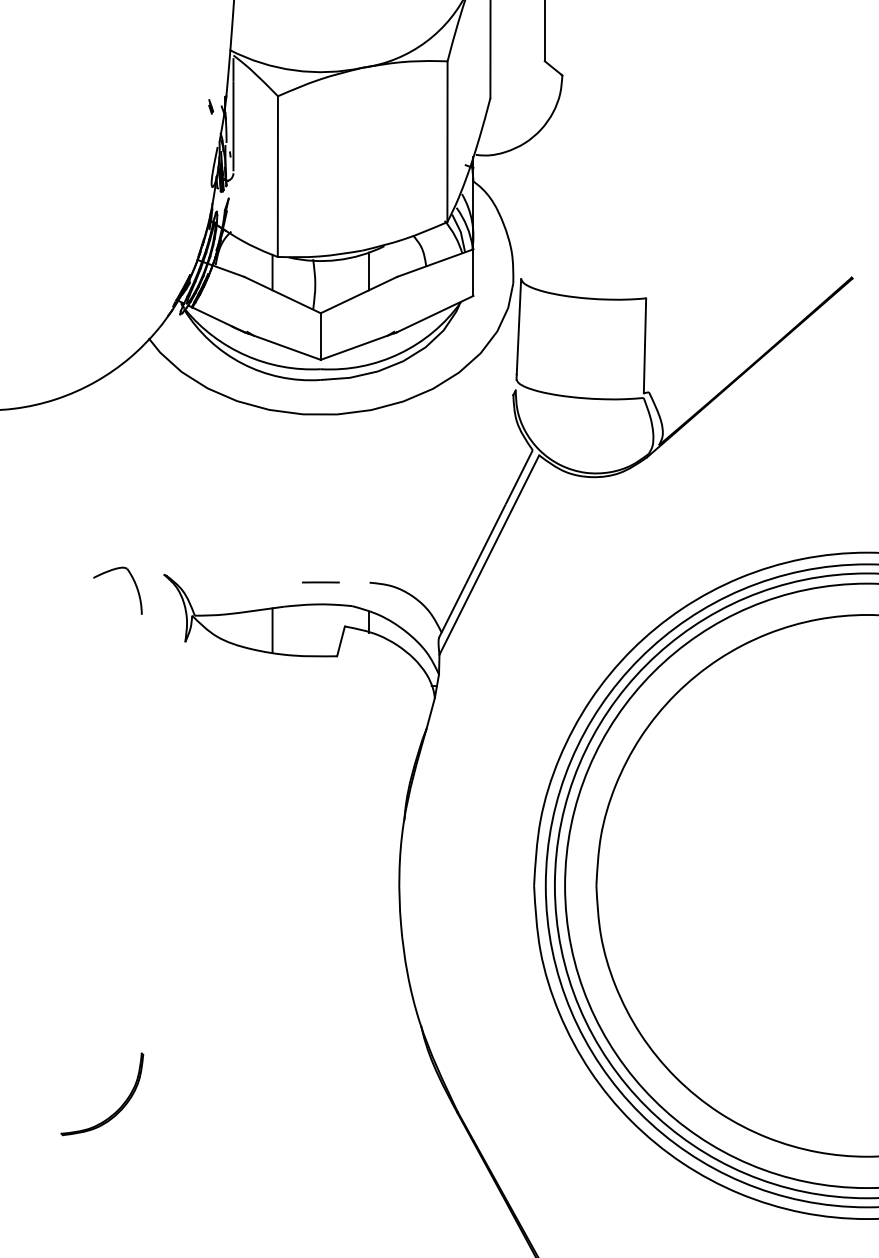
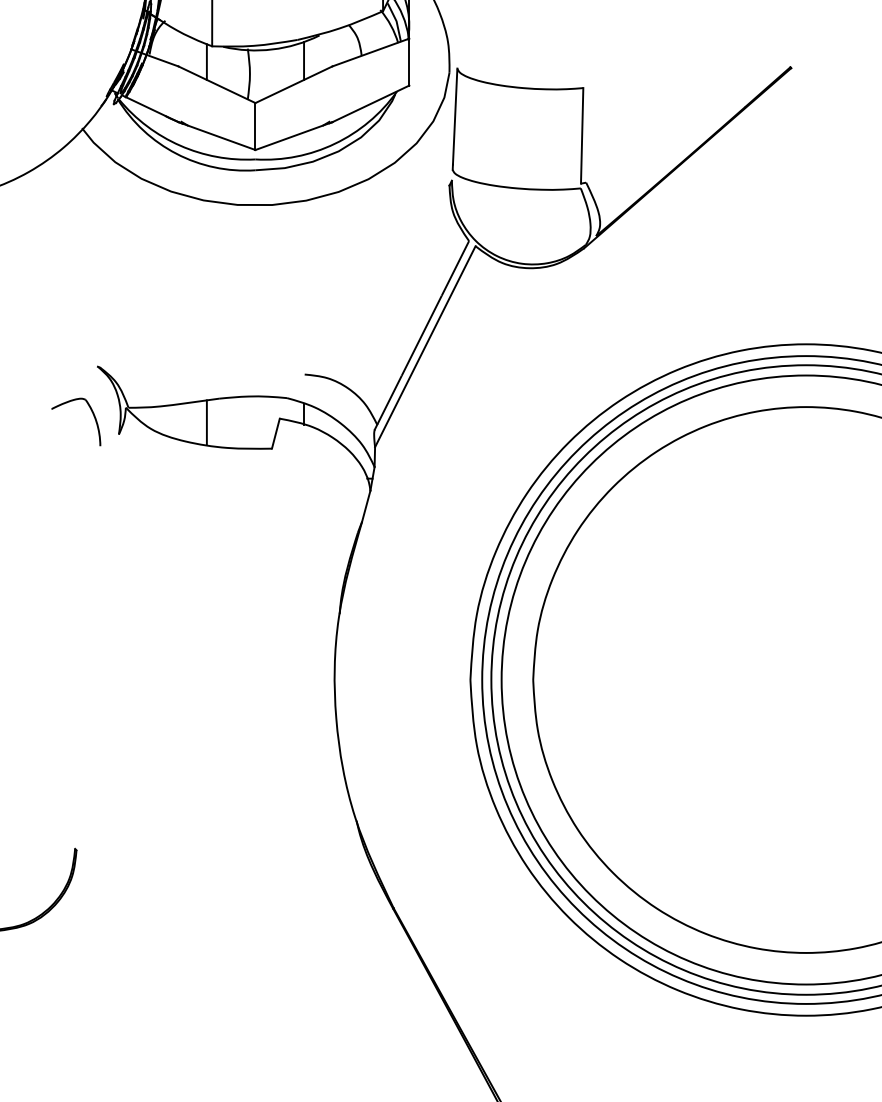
line: (320, 582) -> (255, 374), removed
part: (134, 584) -> (92, 415), moved

